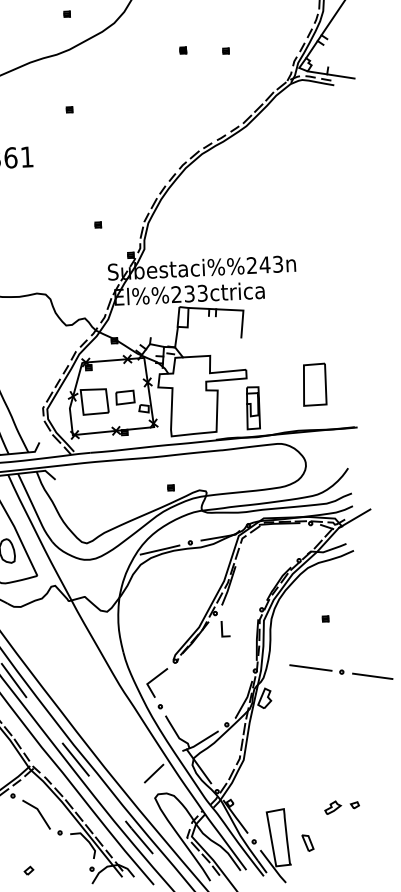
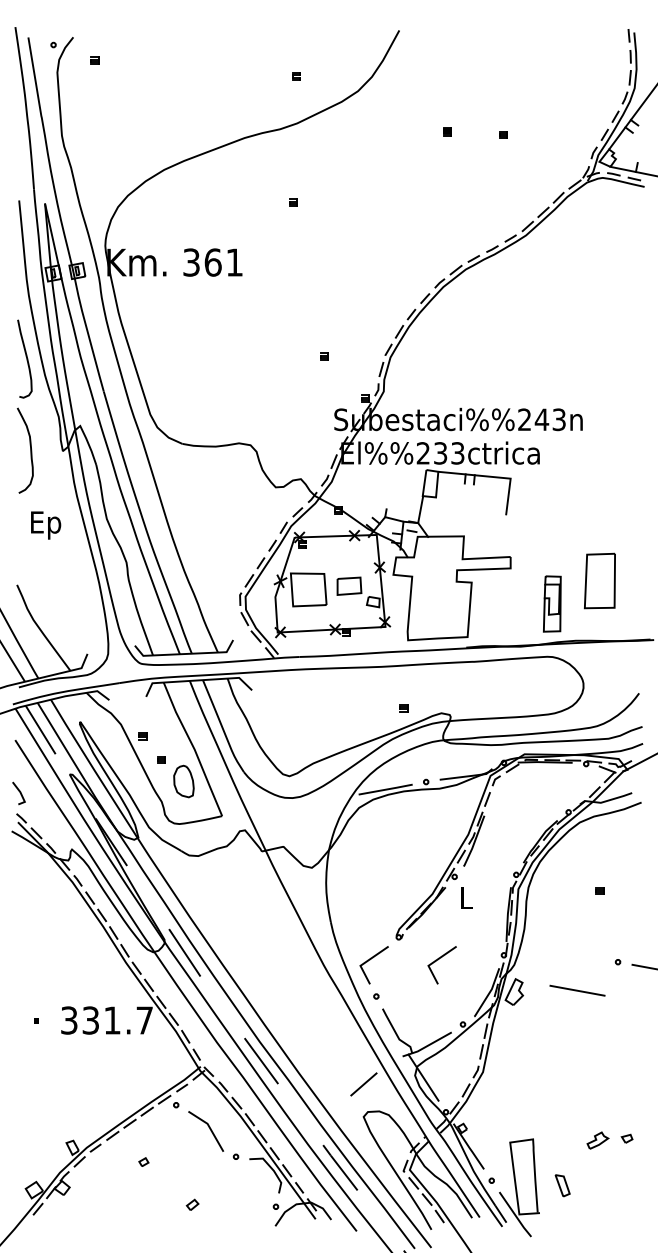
part: (253, 407) -> (552, 603), moved
line: (310, 667) -> (577, 990), moved
line: (206, 677) -> (438, 960), added

